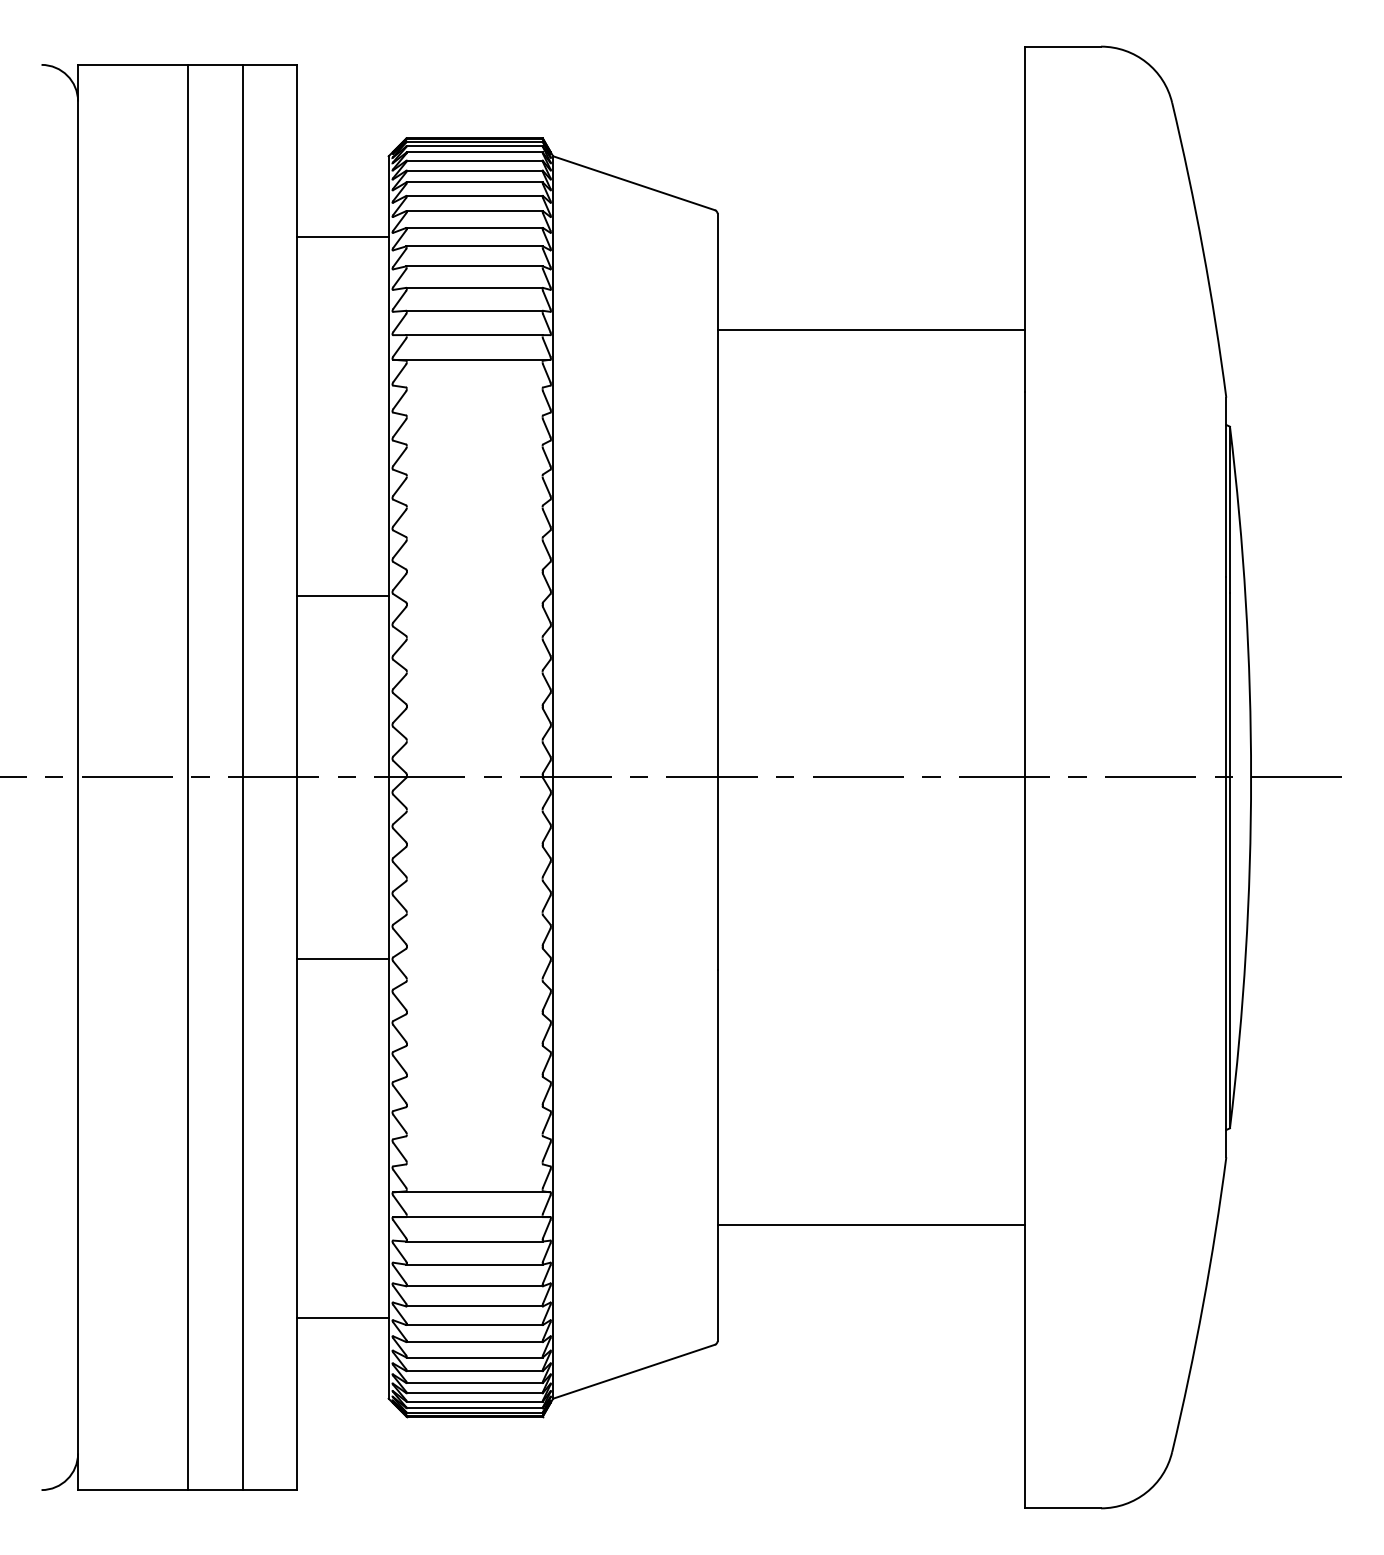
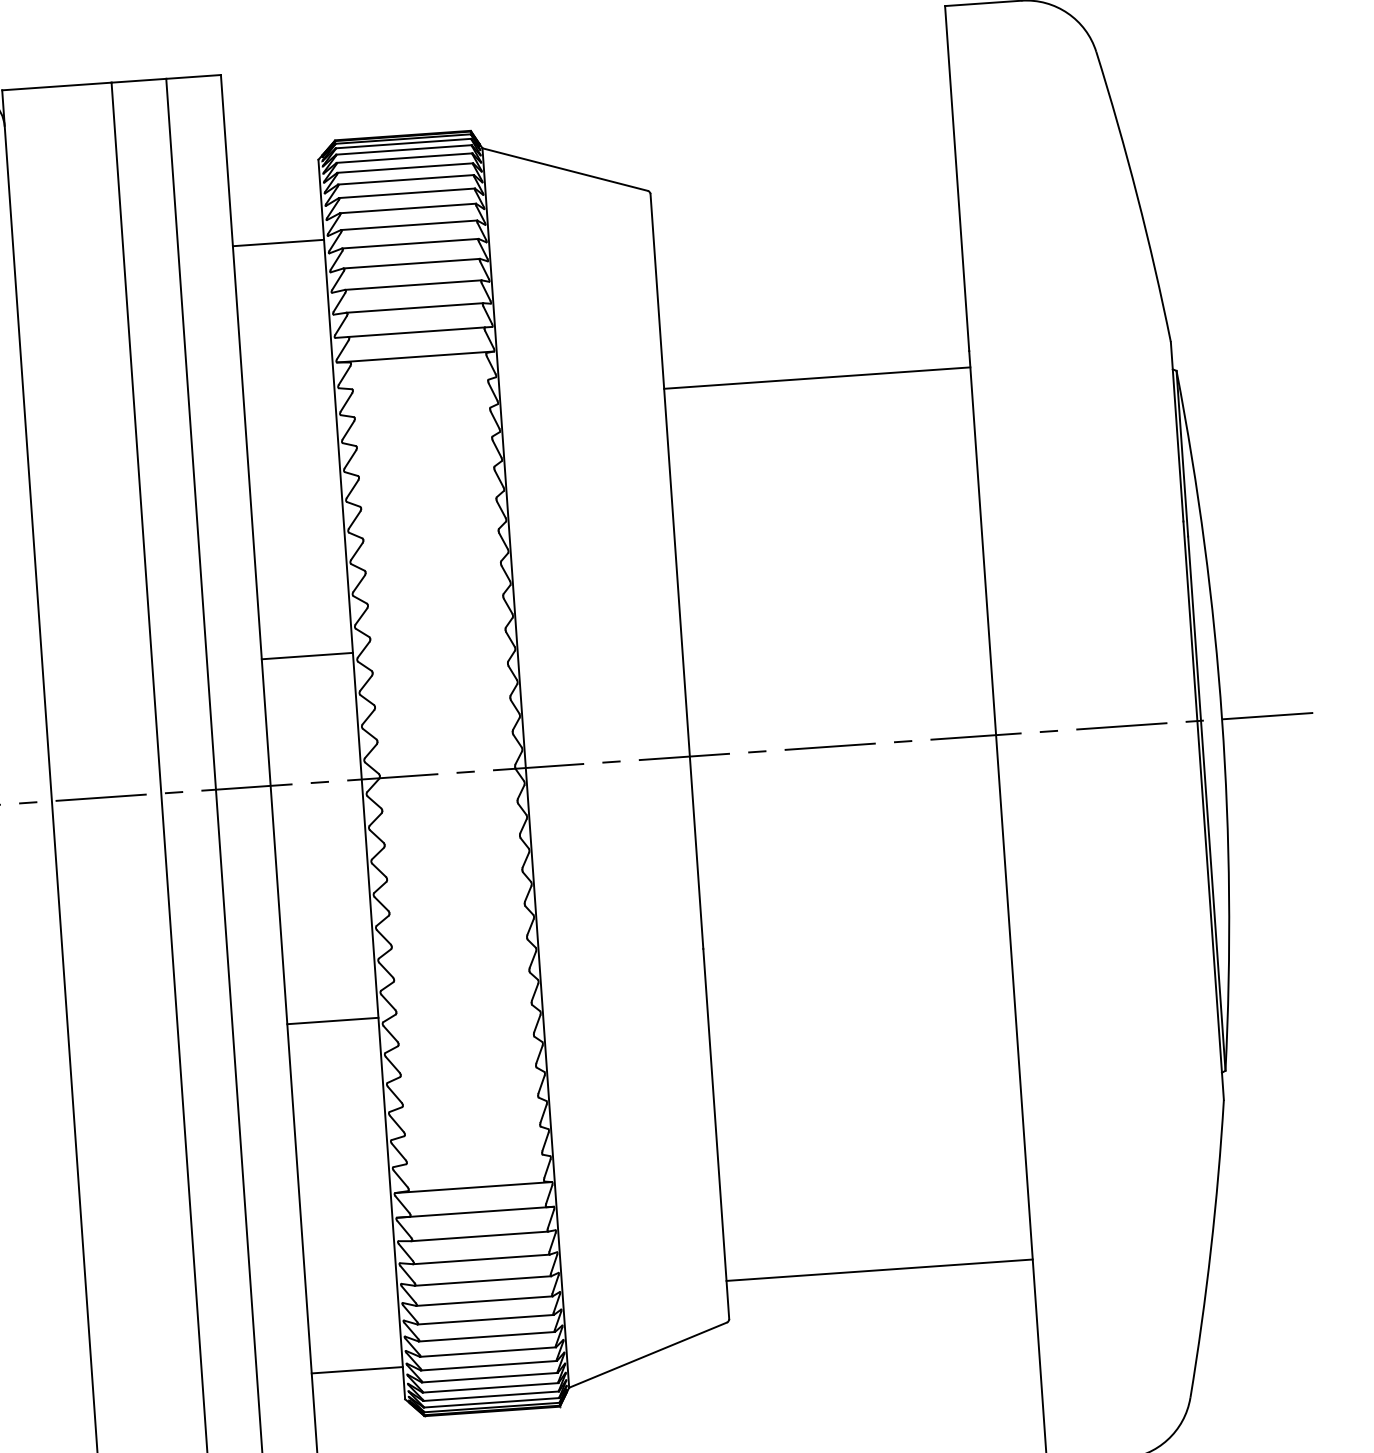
line: (870, 329) -> (816, 377), moved
line: (342, 595) -> (306, 656), moved
line: (342, 959) -> (332, 1021), moved
line: (870, 1225) -> (879, 1270), moved
line: (342, 1318) -> (356, 1370), moved

